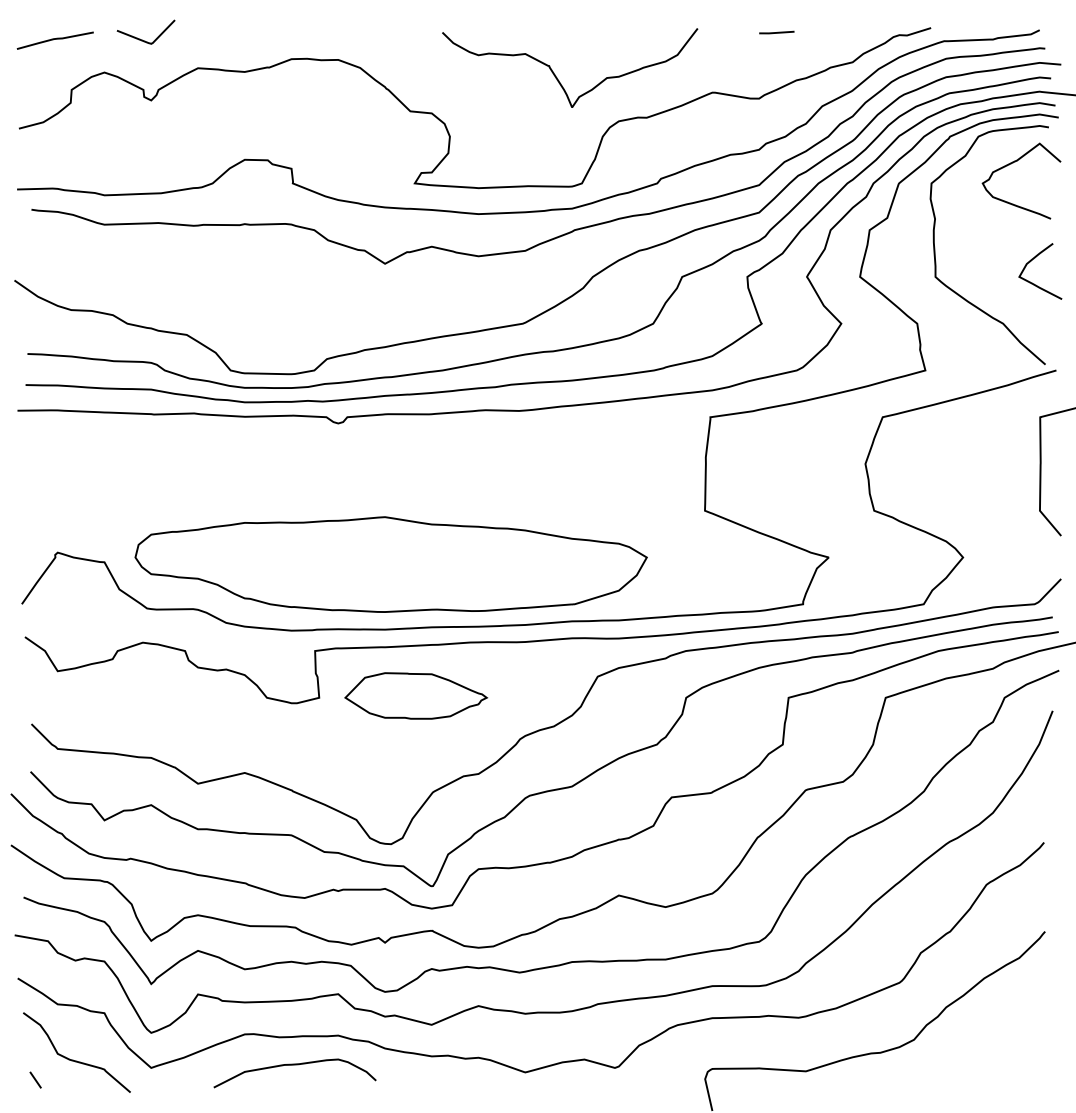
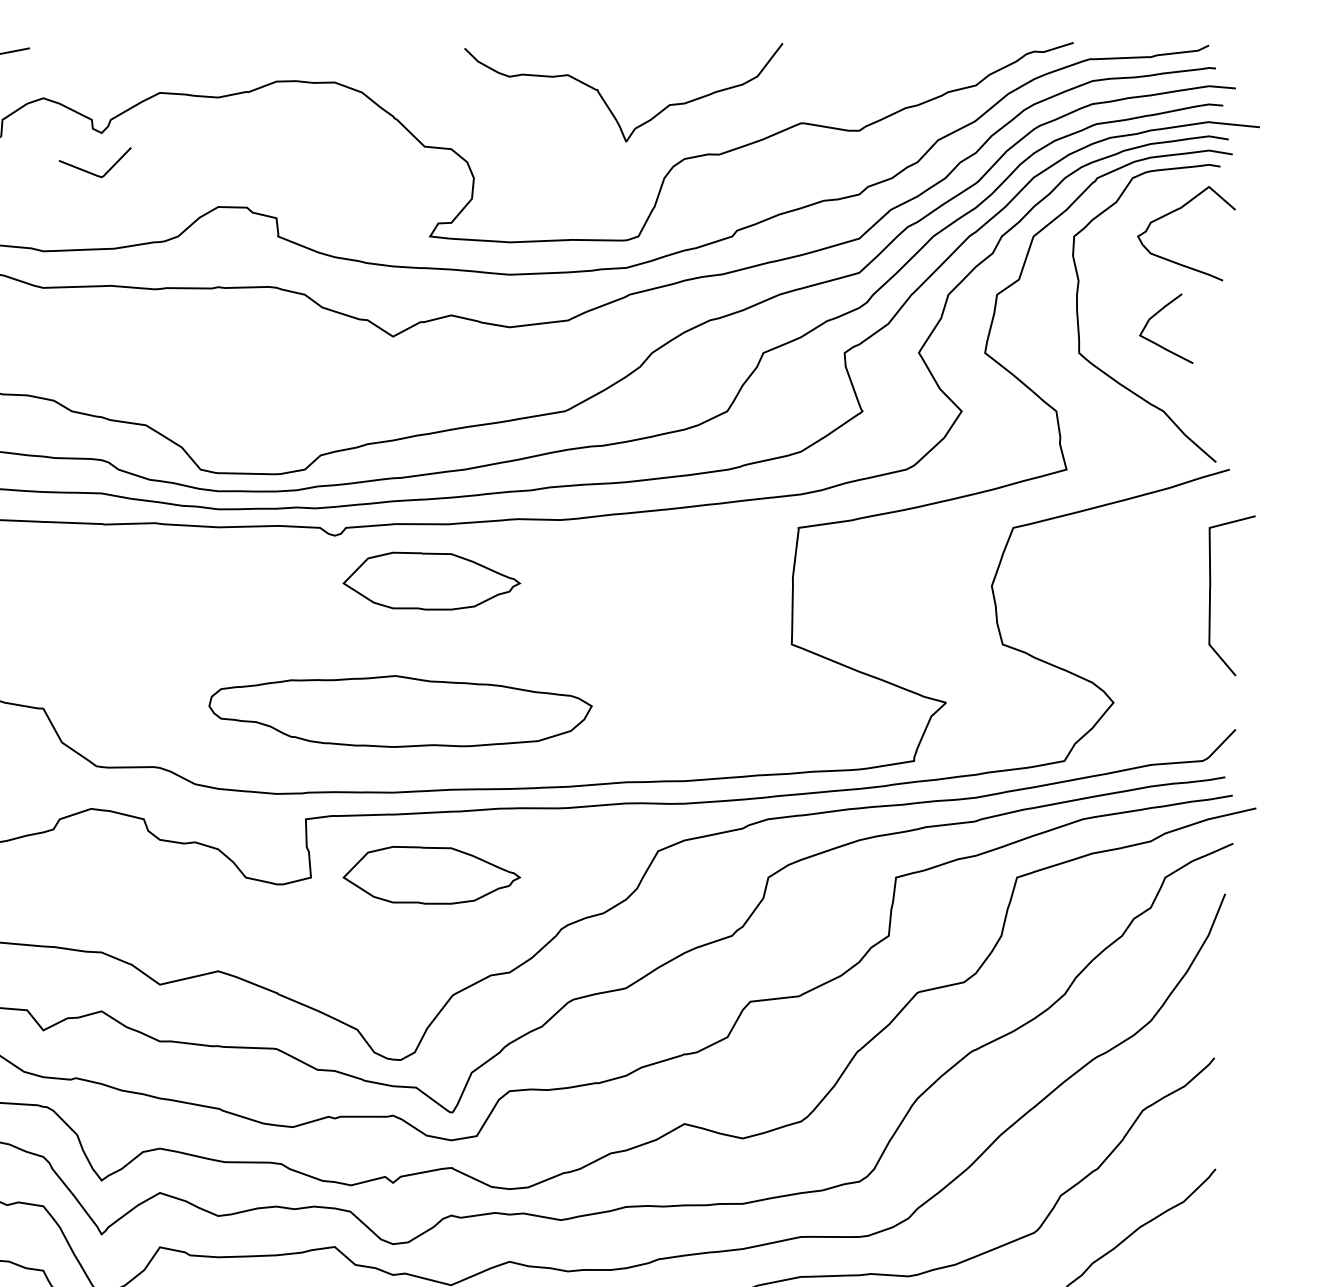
line: (776, 32) -> (880, 48), removed
curve: (142, 39) -> (90, 171), moved
curve: (1034, 283) -> (1158, 343), moved
part: (416, 459) -> (432, 580), added
part: (390, 564) -> (399, 711), size x0.6

